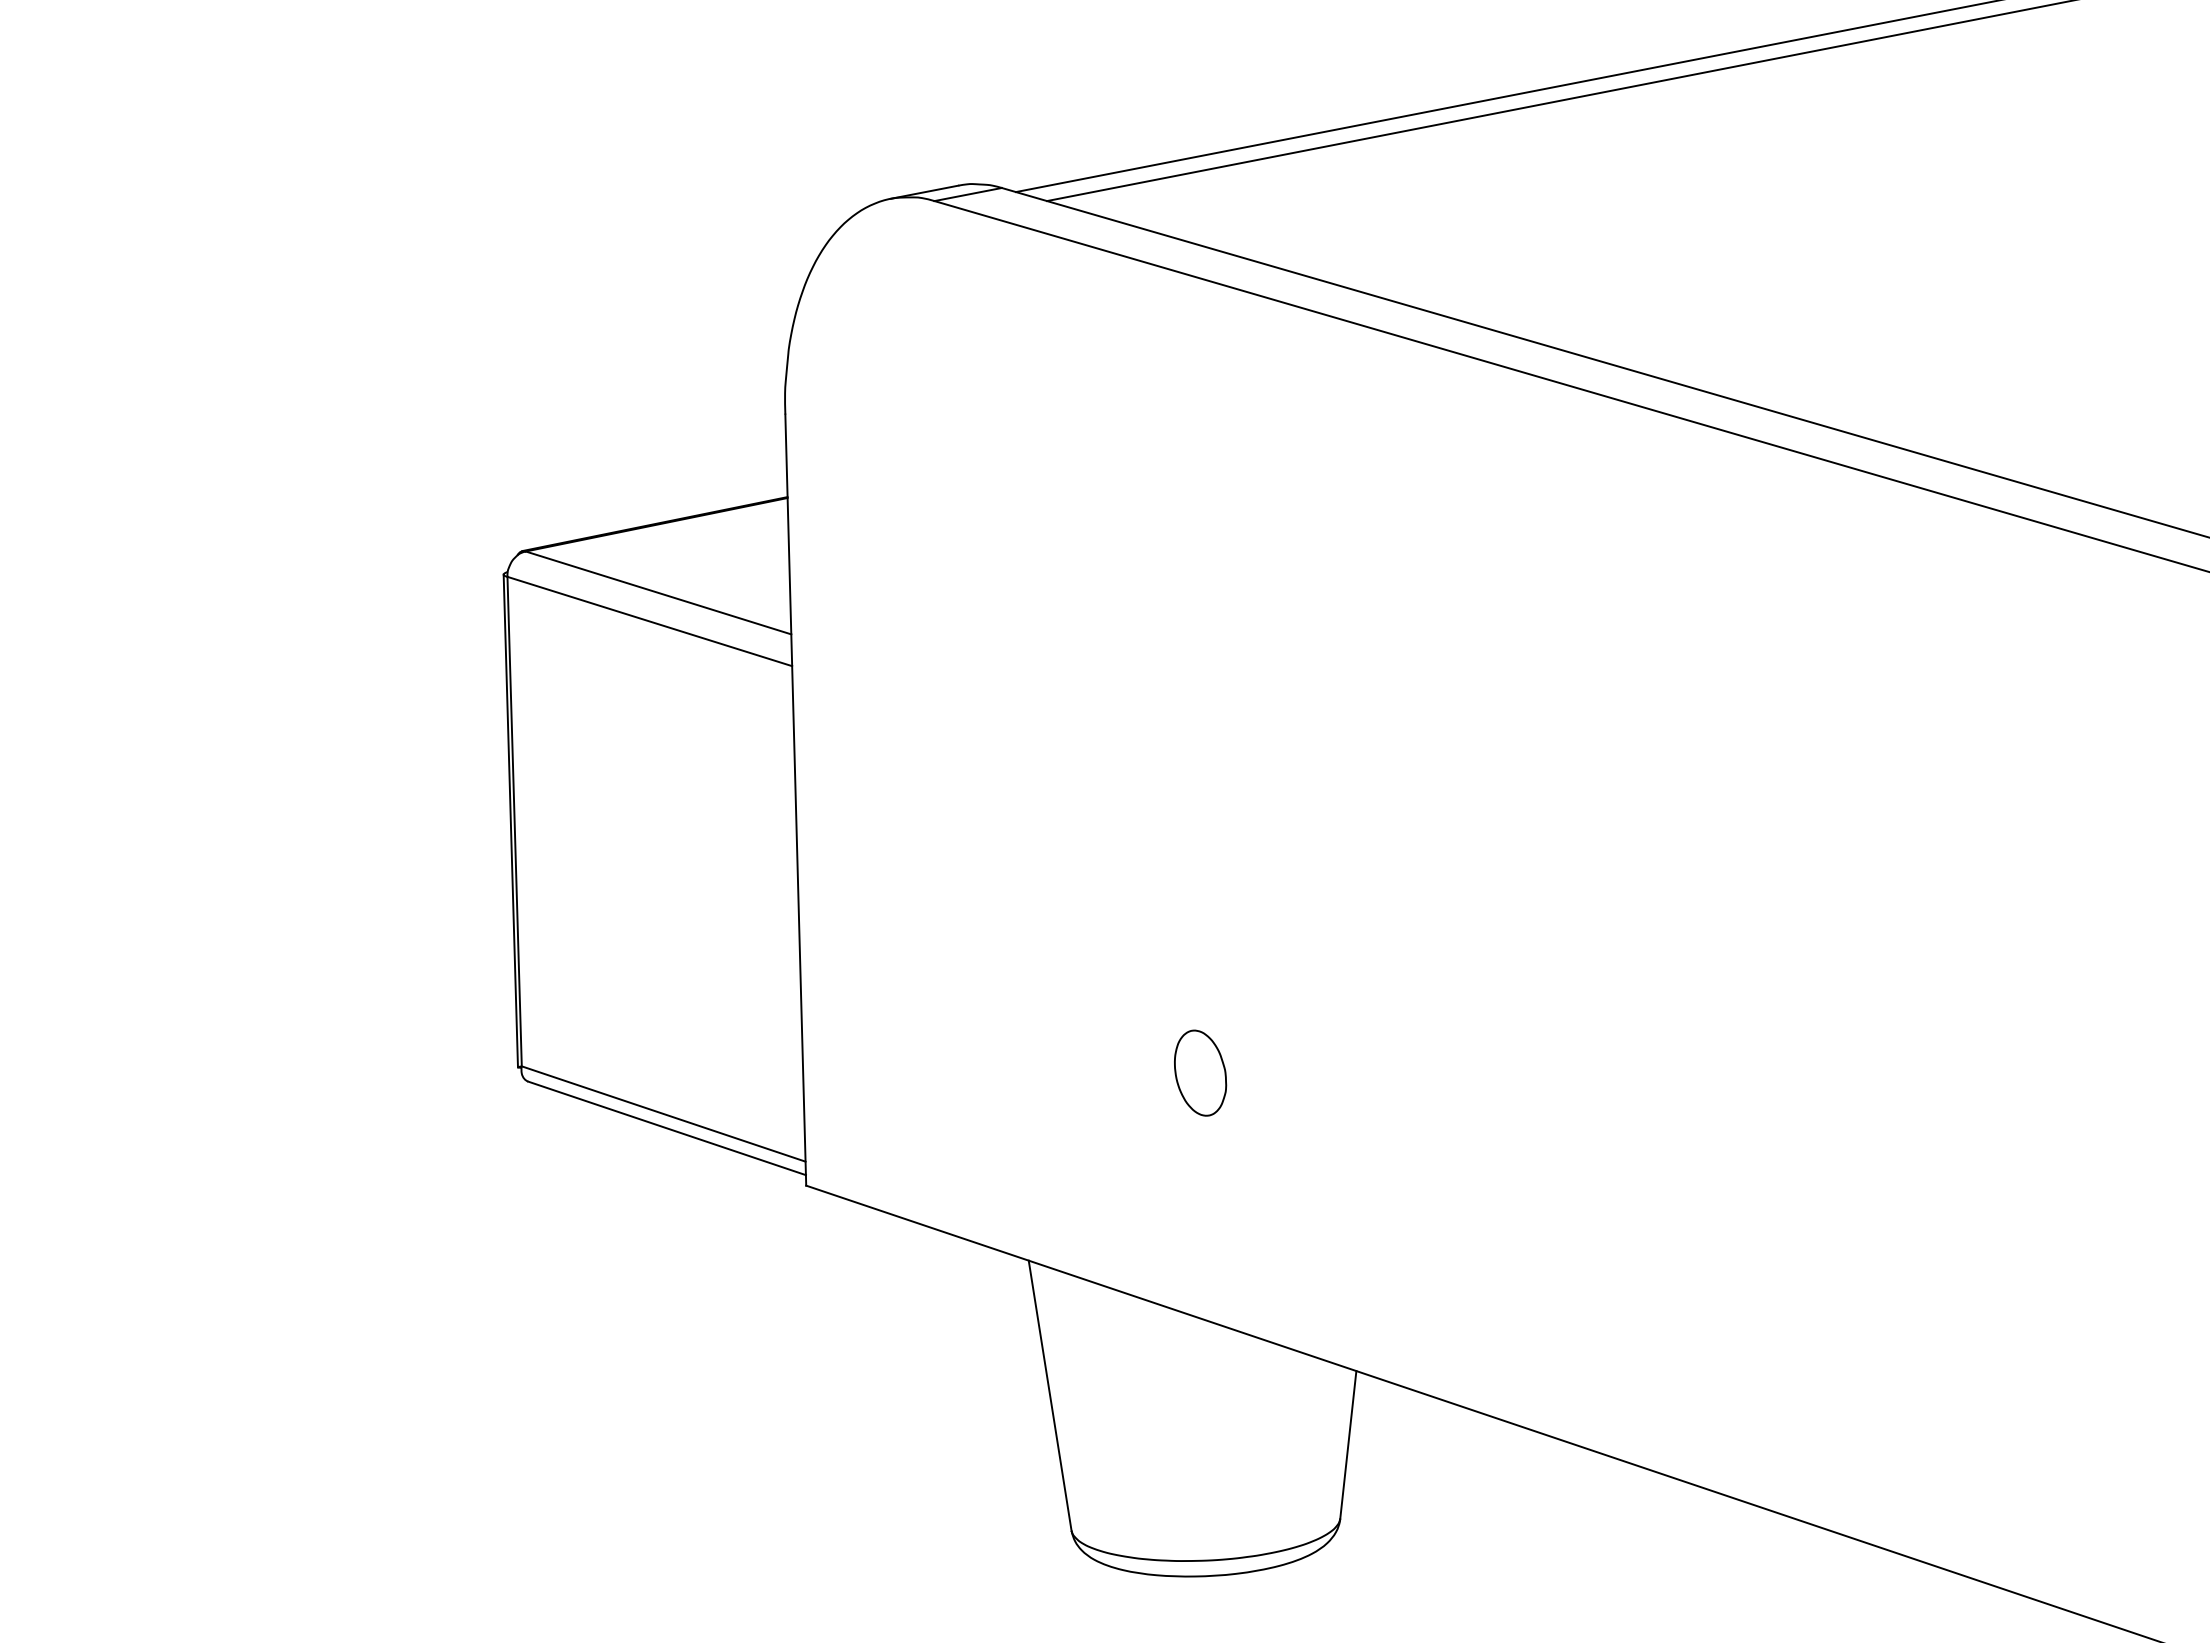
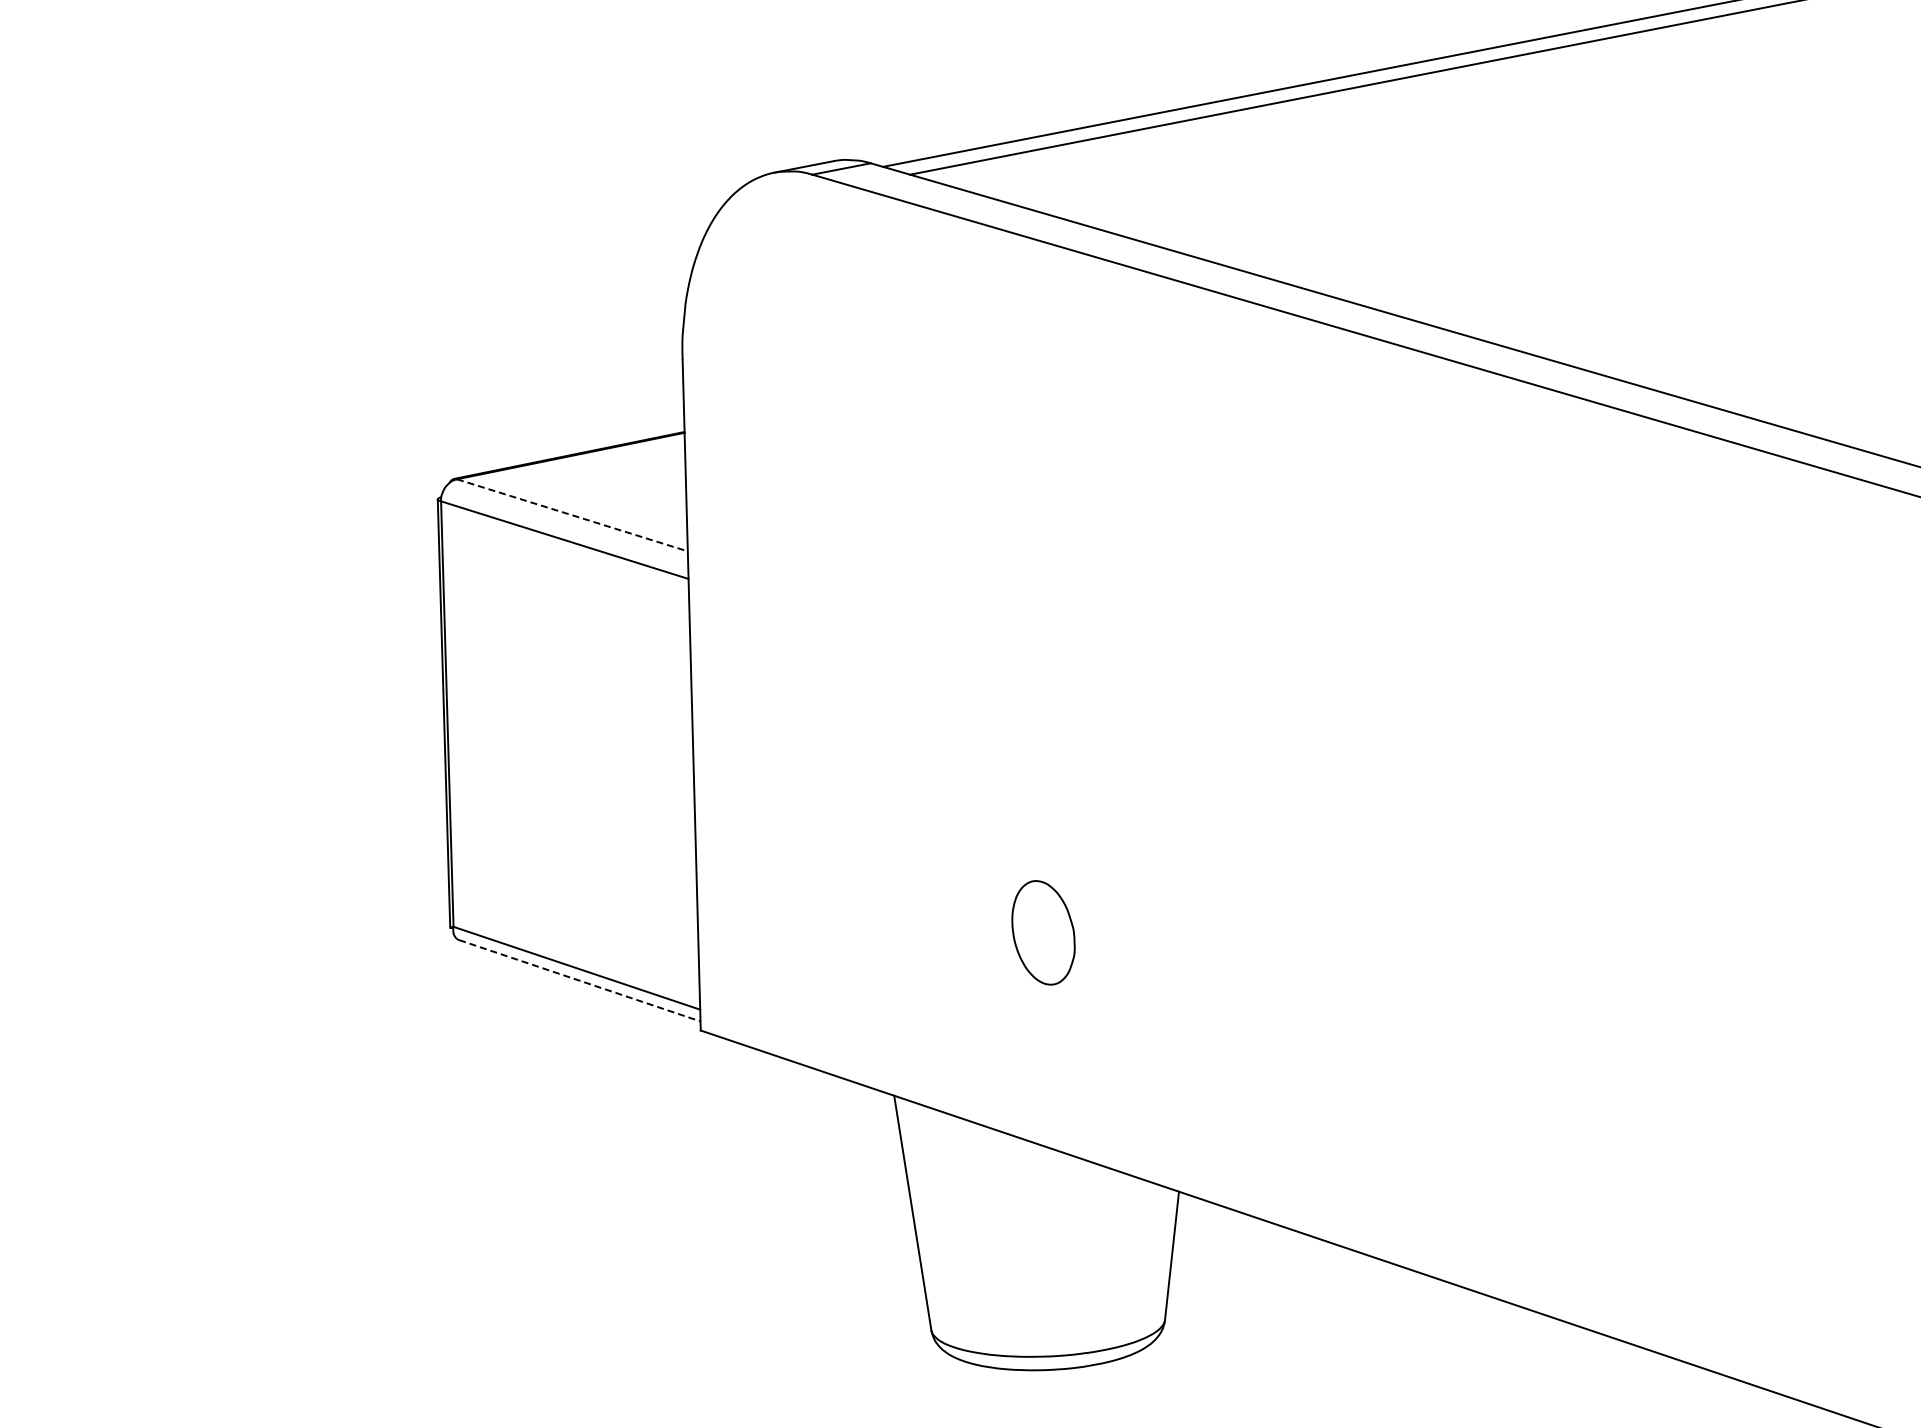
line: (658, 593) -> (572, 515), solid -> dashed
part: (1200, 1072) -> (1043, 932), size x1.4
line: (667, 1128) -> (580, 980), solid -> dashed

